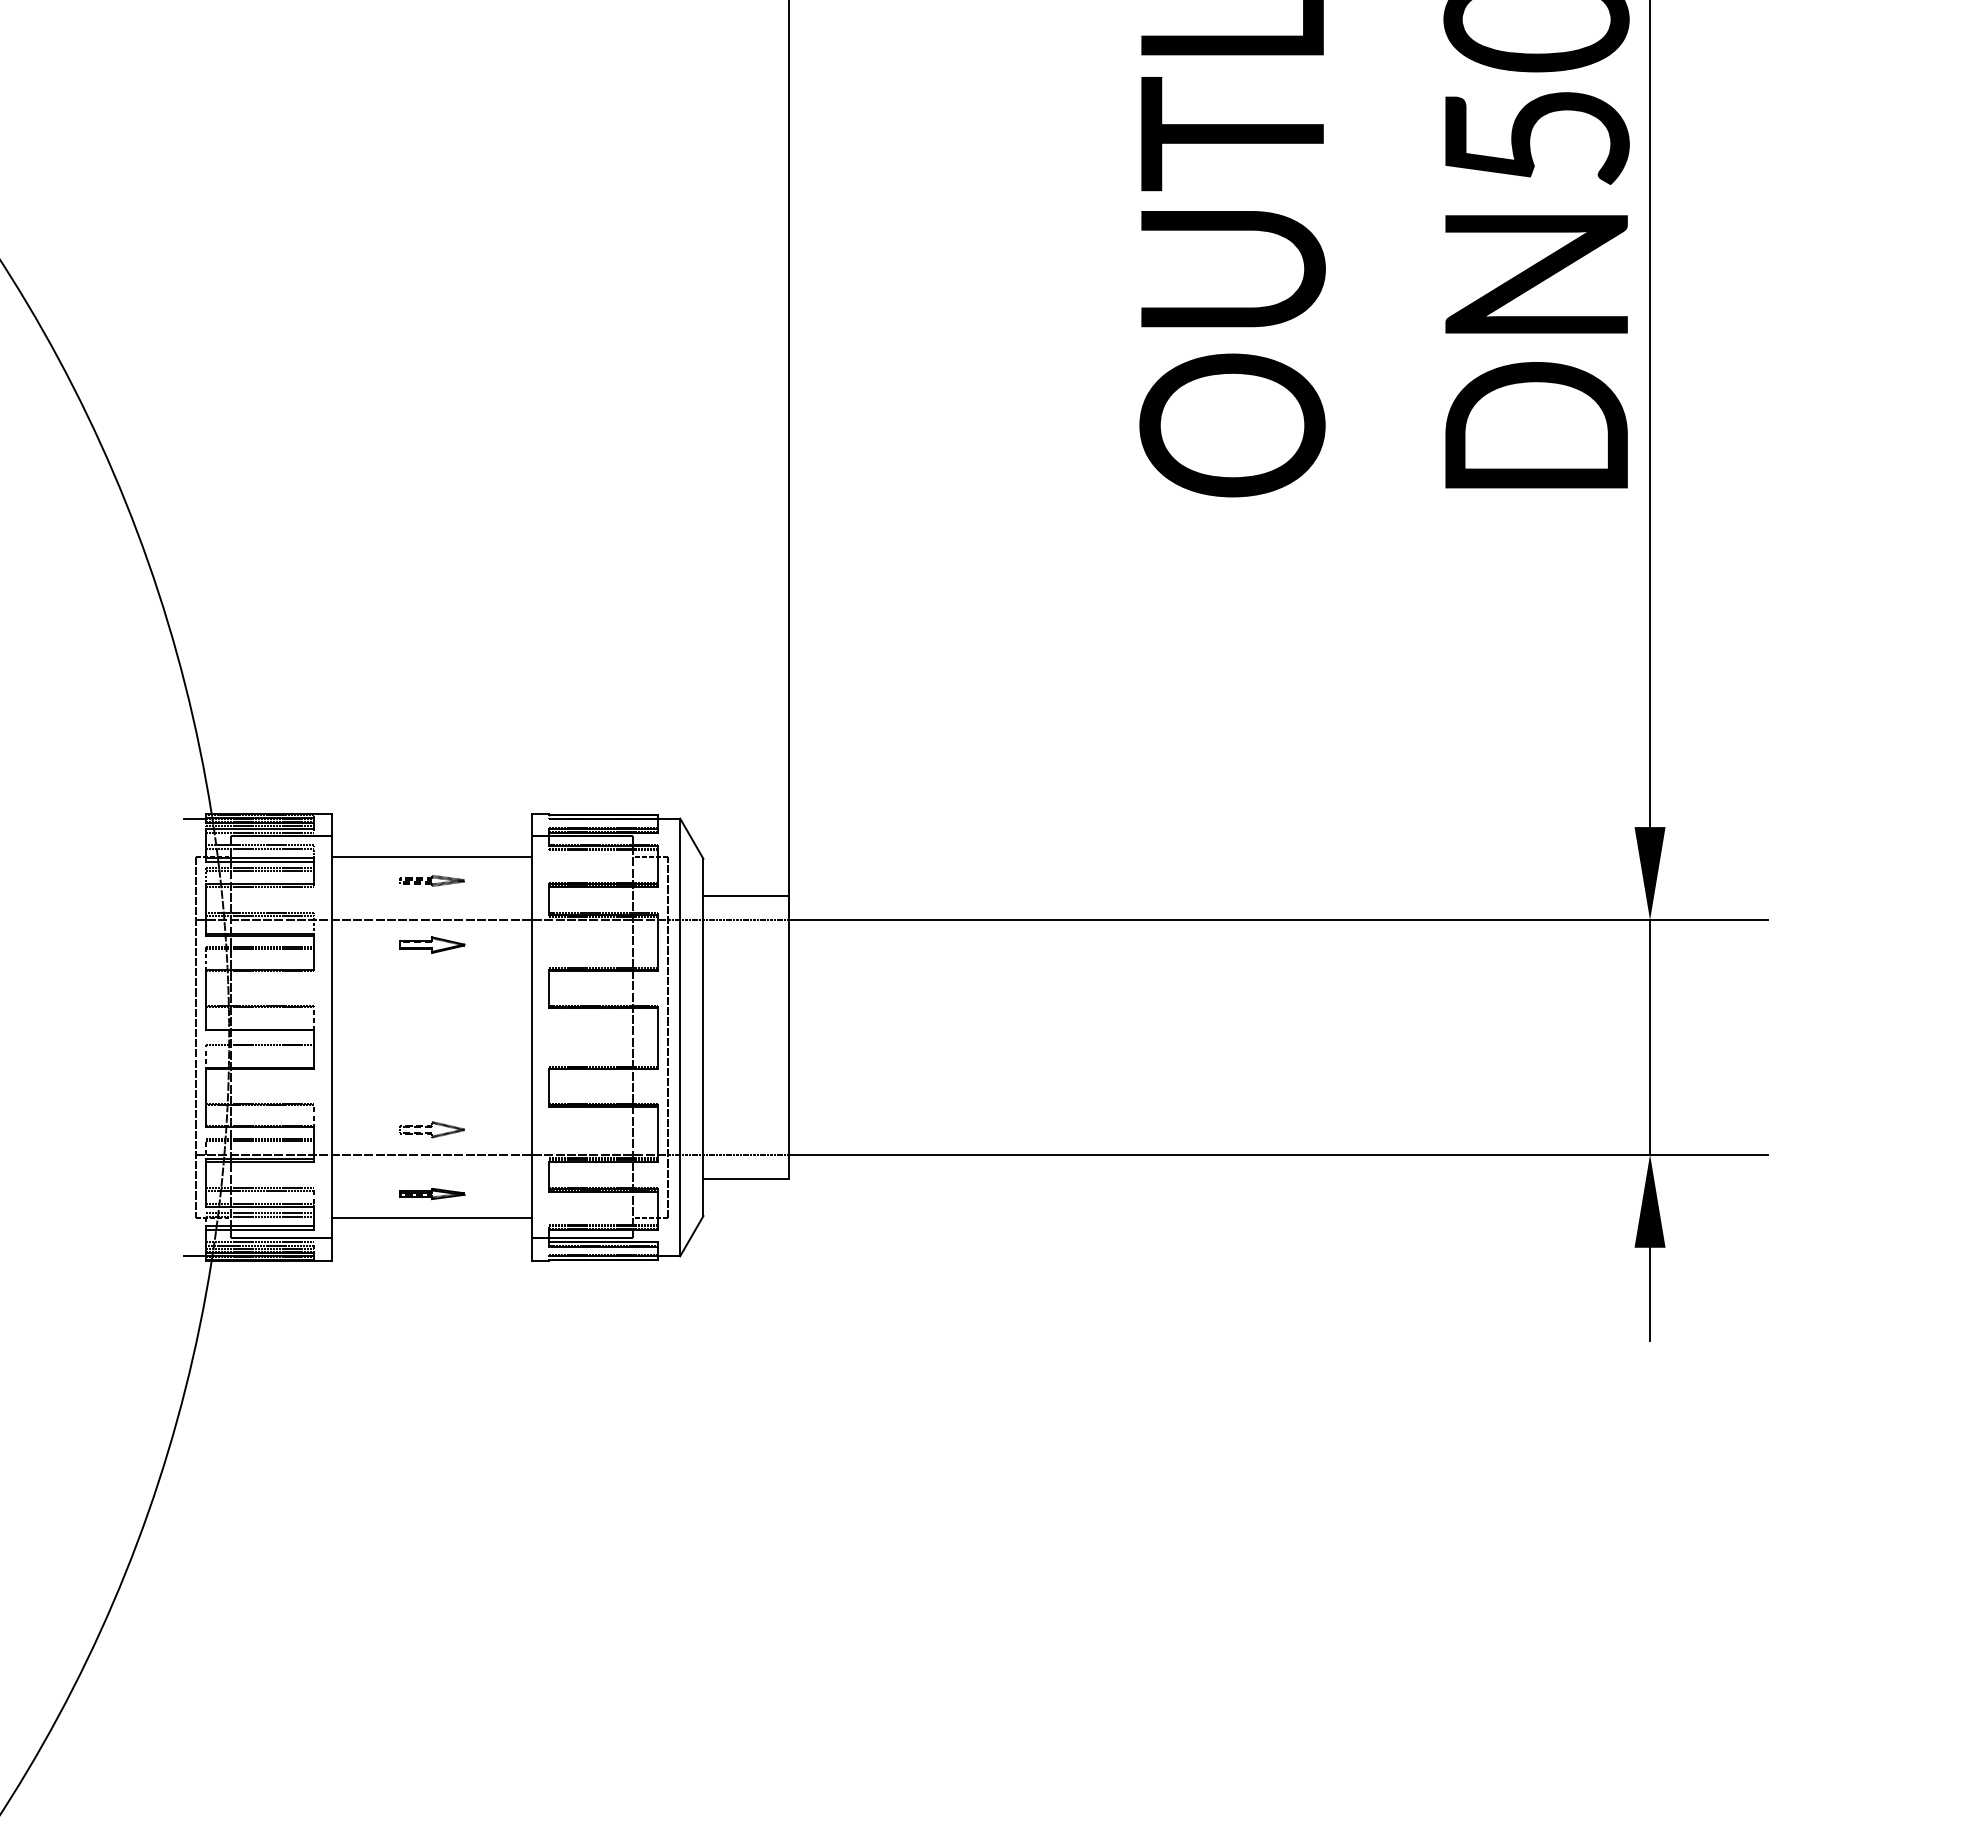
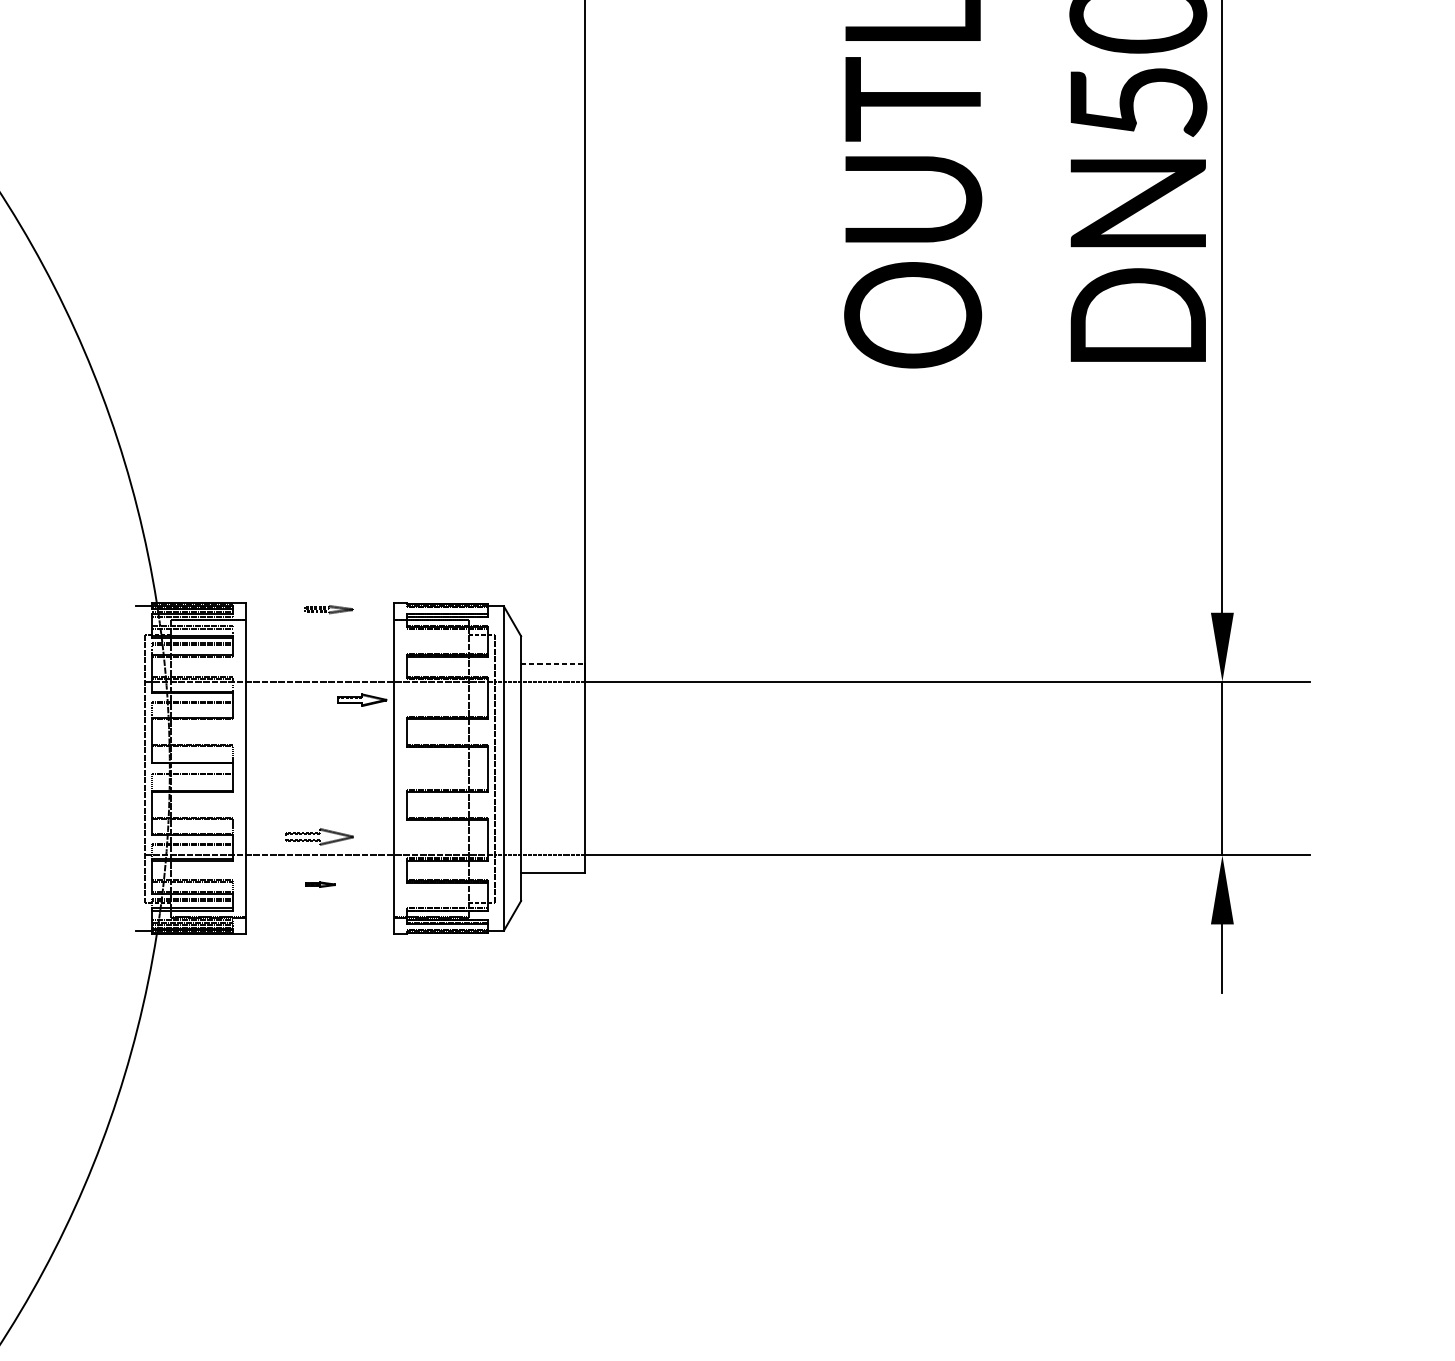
line: (431, 856) -> (319, 634), removed
part: (431, 880) -> (328, 609), moved
line: (746, 895) -> (553, 663), solid -> dashed
part: (432, 944) -> (362, 699), moved
part: (431, 1129) -> (319, 836), size x1.4
part: (432, 1194) -> (320, 884), size x0.6
line: (431, 1218) -> (319, 902), removed

